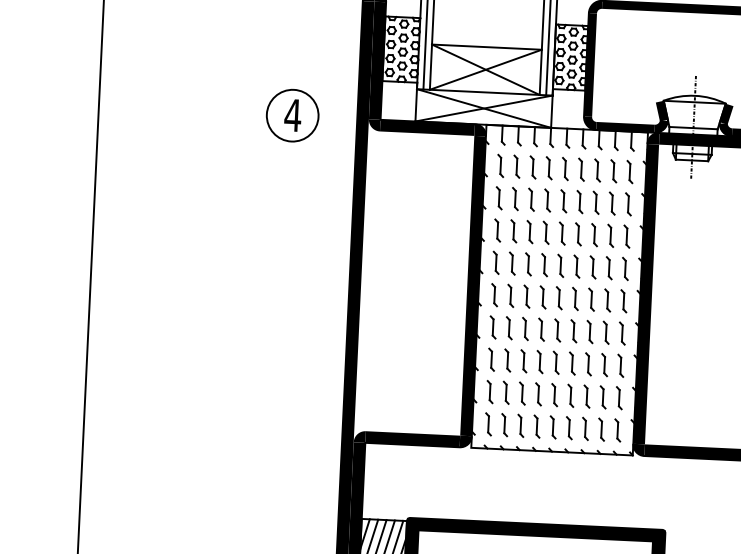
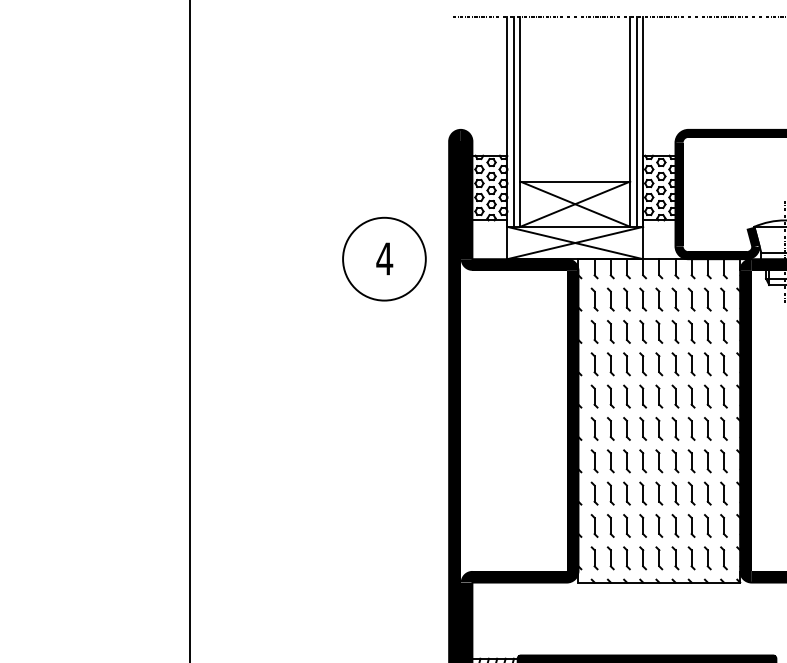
circle: (292, 115) -> (384, 259), size x1.6

